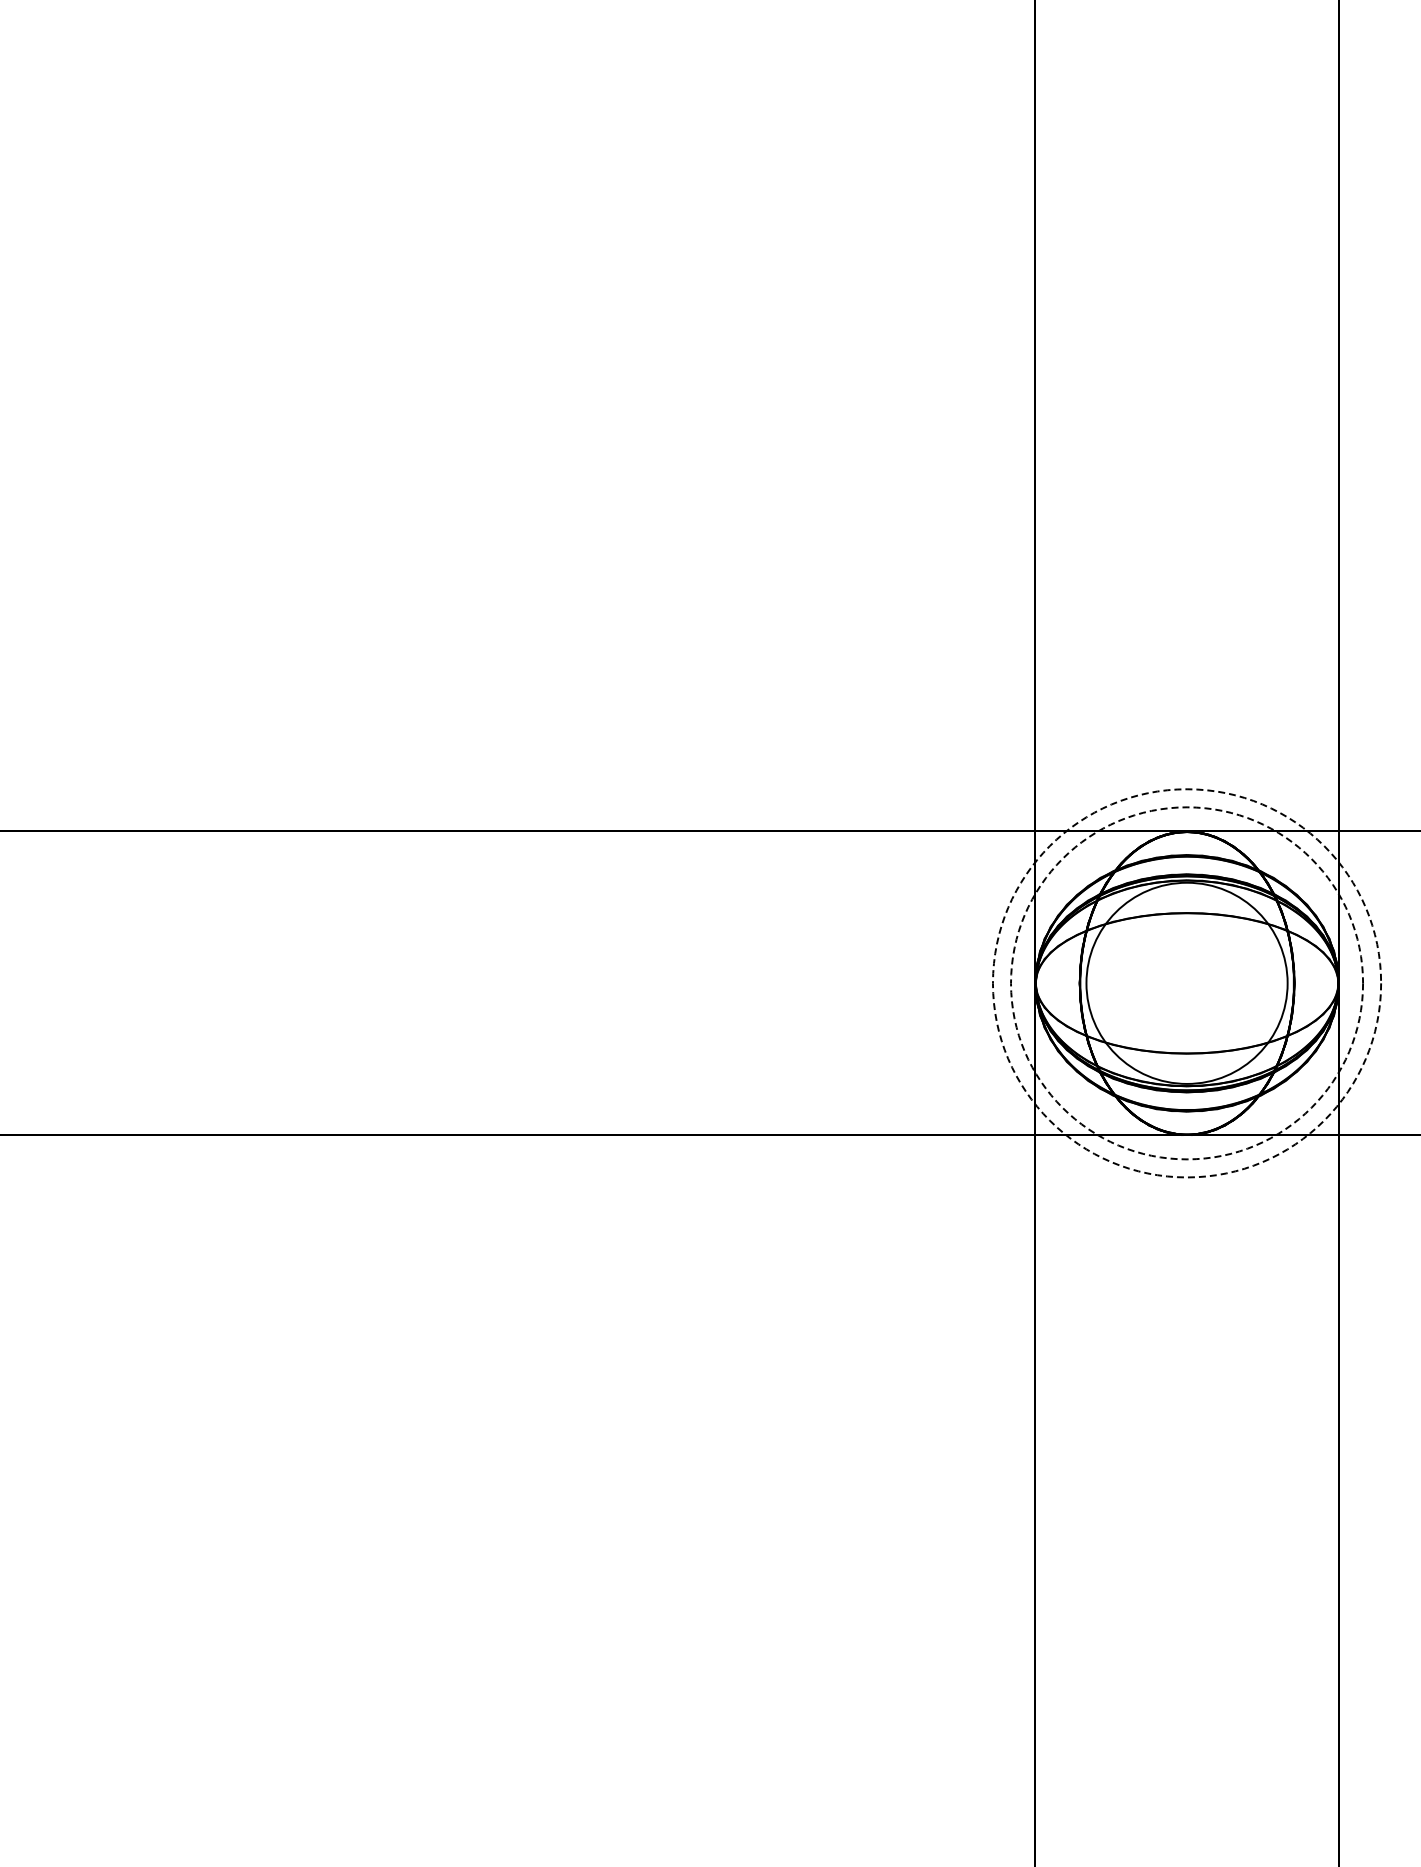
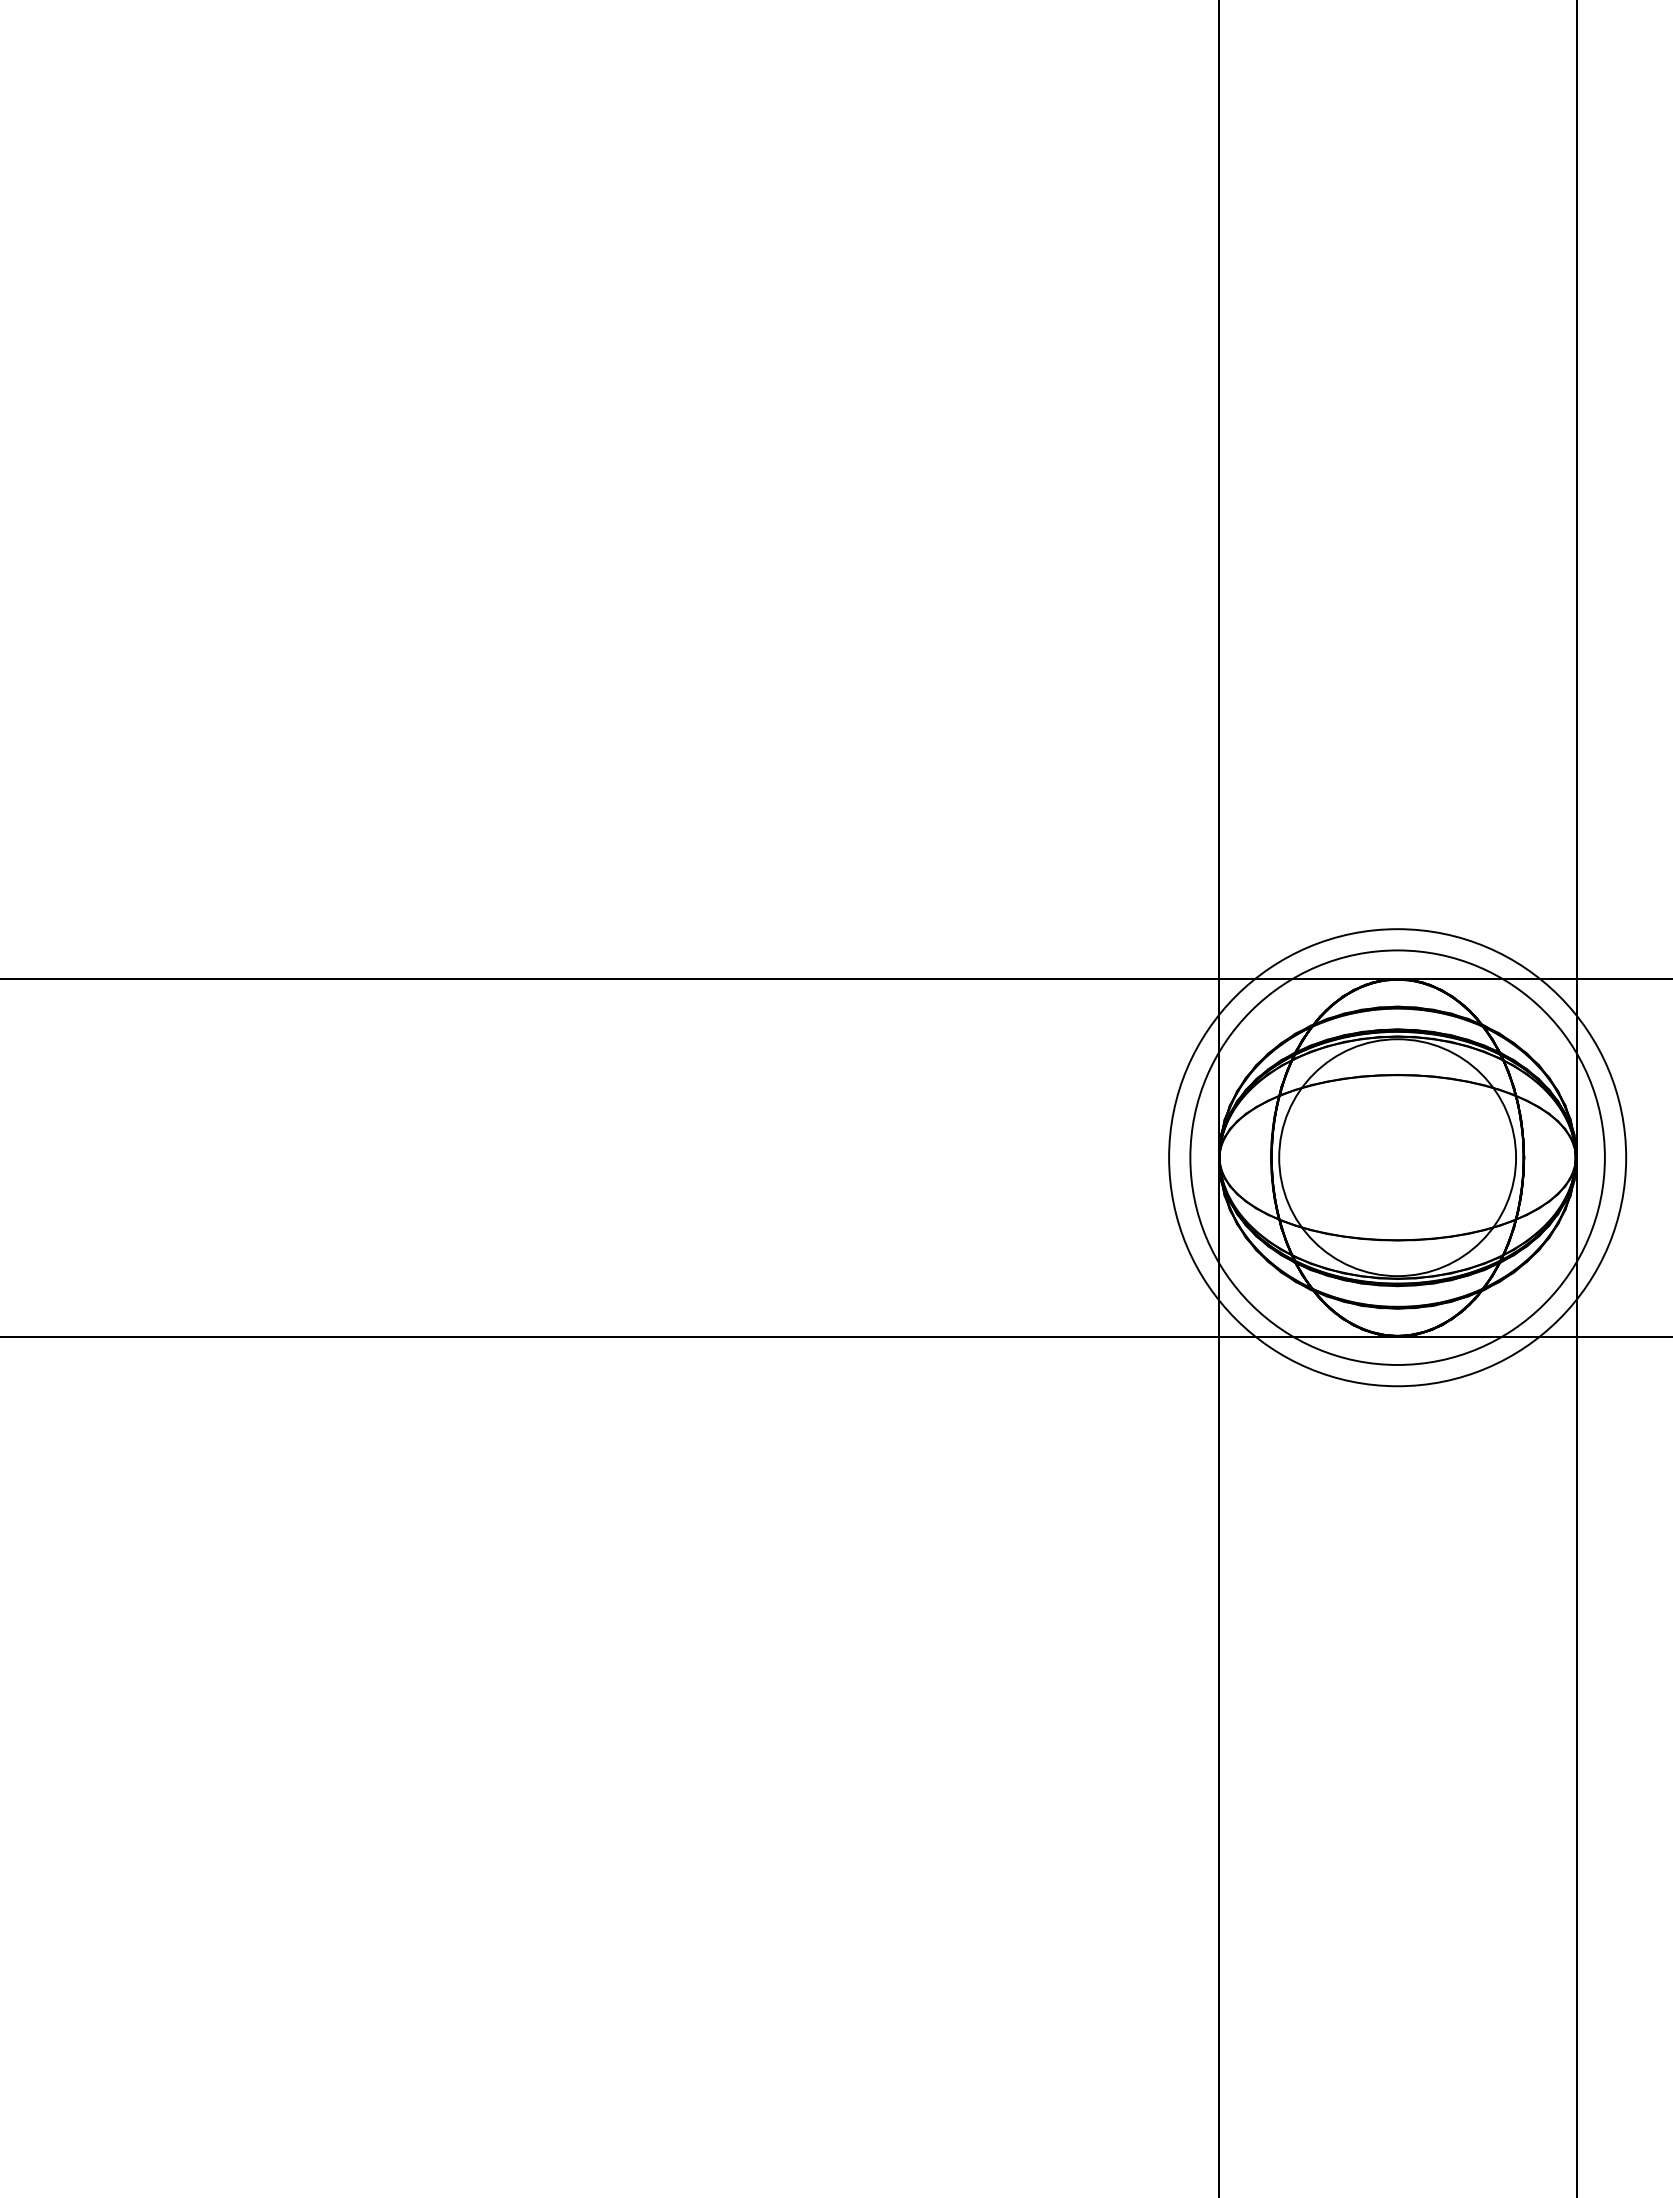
circle: (1186, 983) -> (1396, 1157), dashed -> solid
circle: (1187, 983) -> (1398, 1157), dashed -> solid

